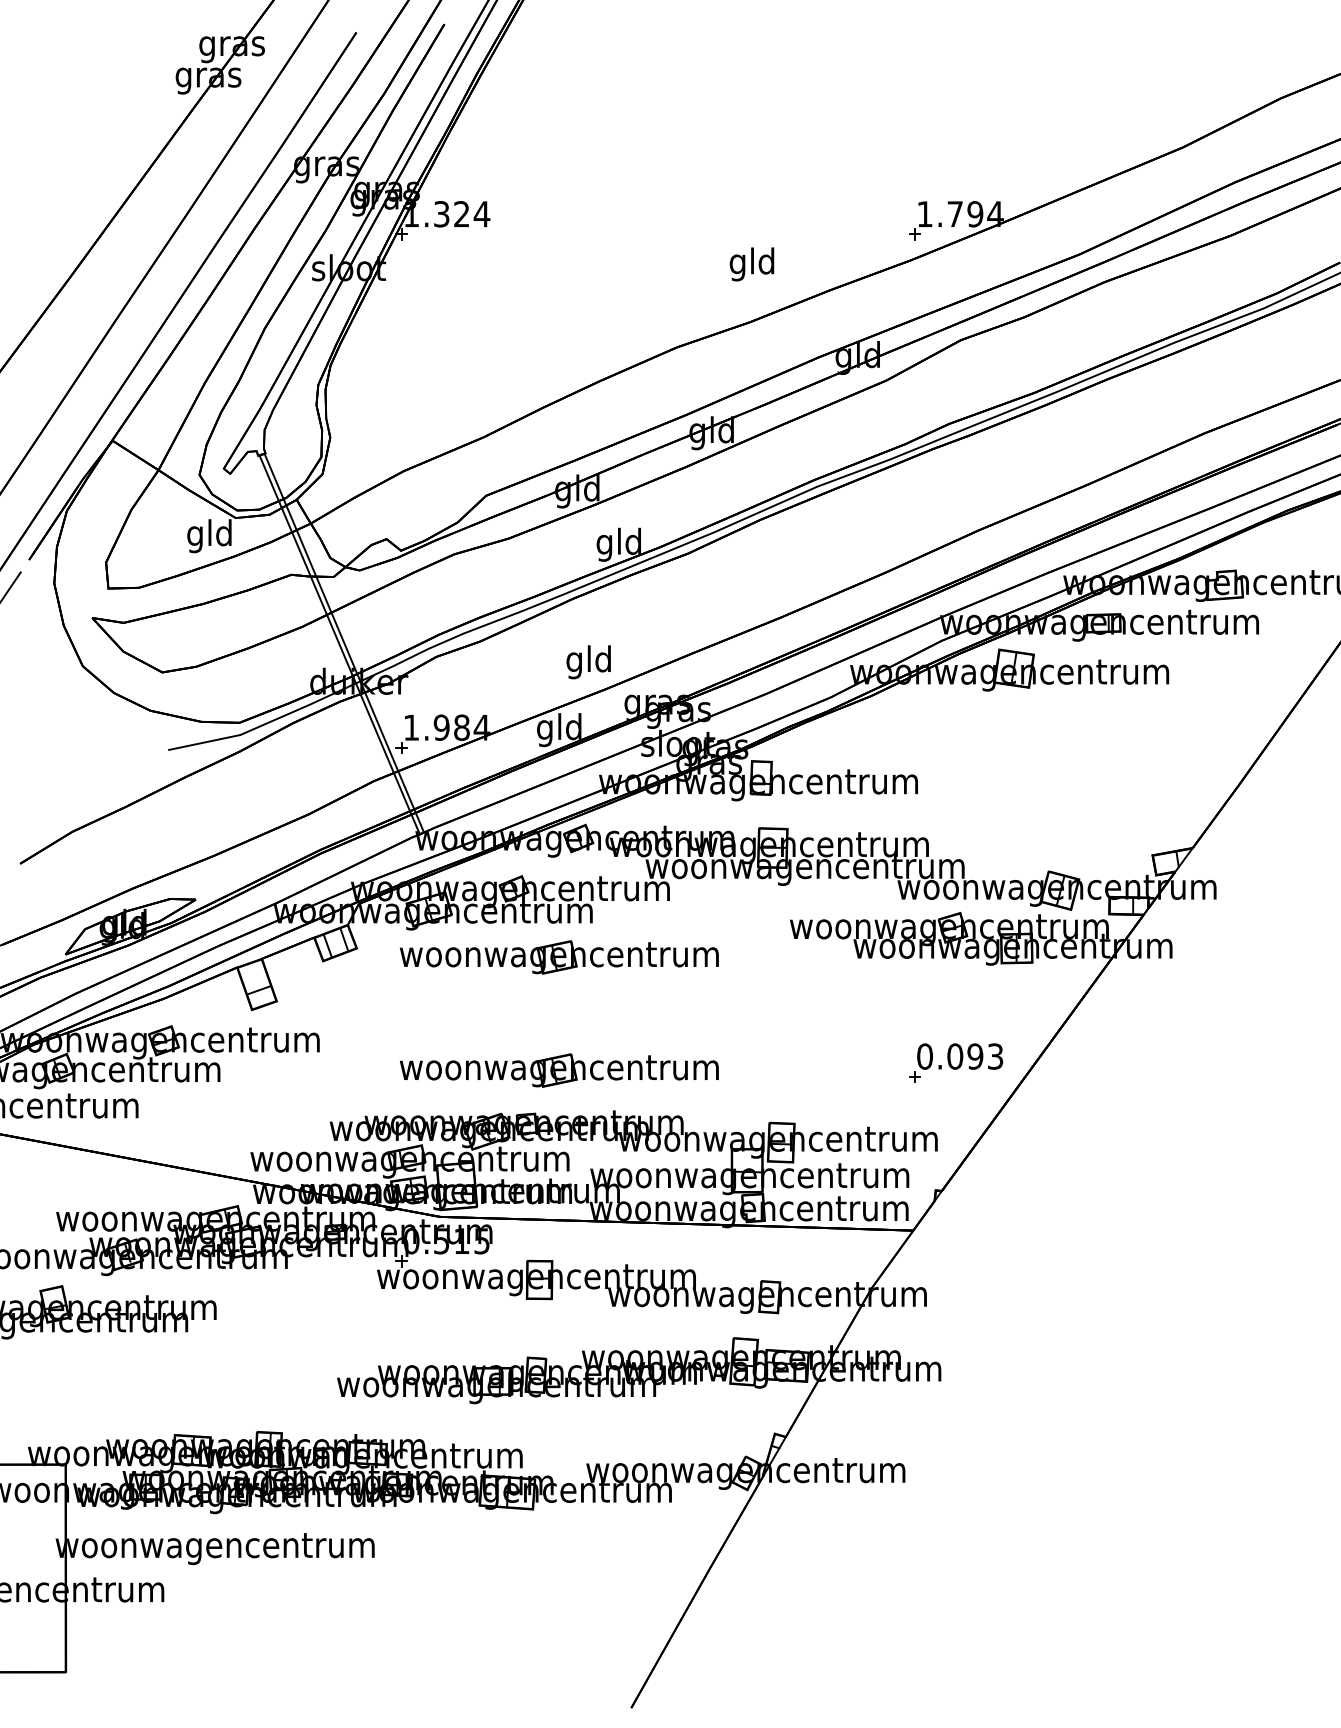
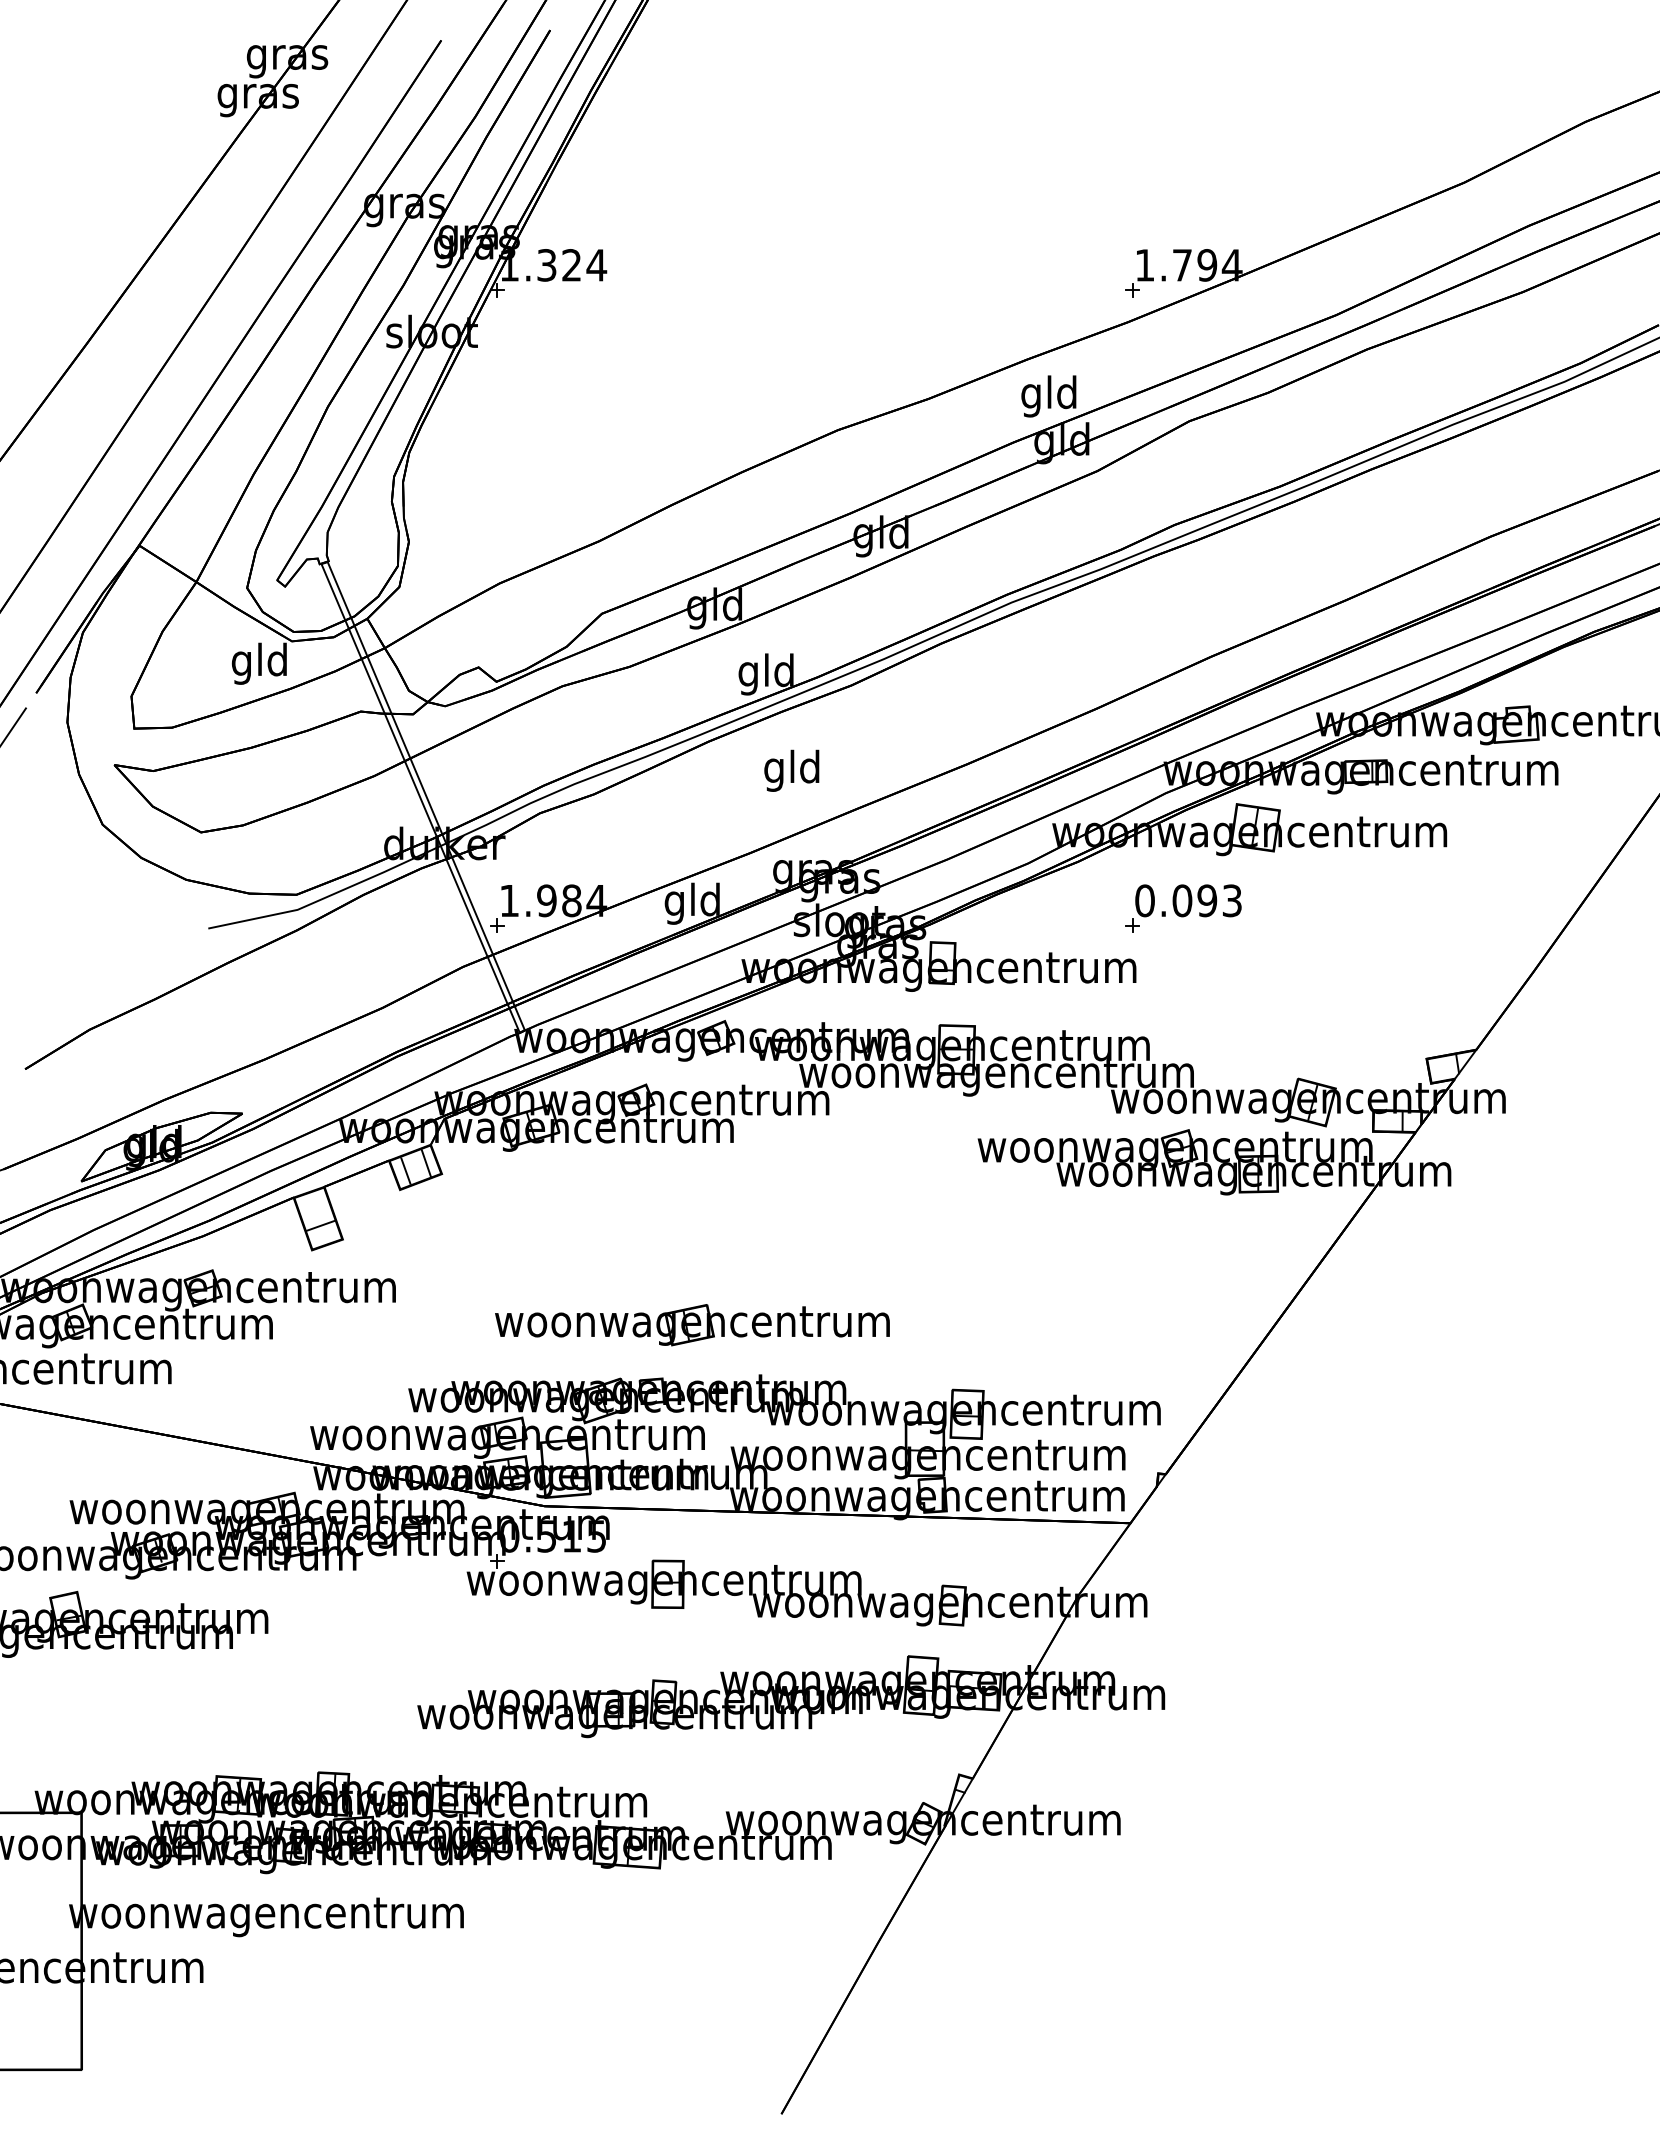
text: (751, 264) -> (1048, 396), moved
text: (588, 662) -> (791, 770), moved
part: (559, 957) -> (692, 1185), removed
part: (956, 1062) -> (1183, 908), moved

